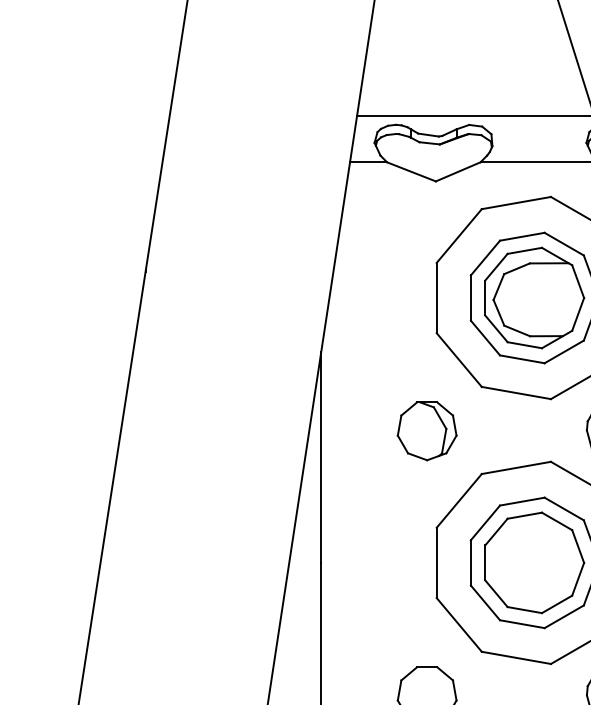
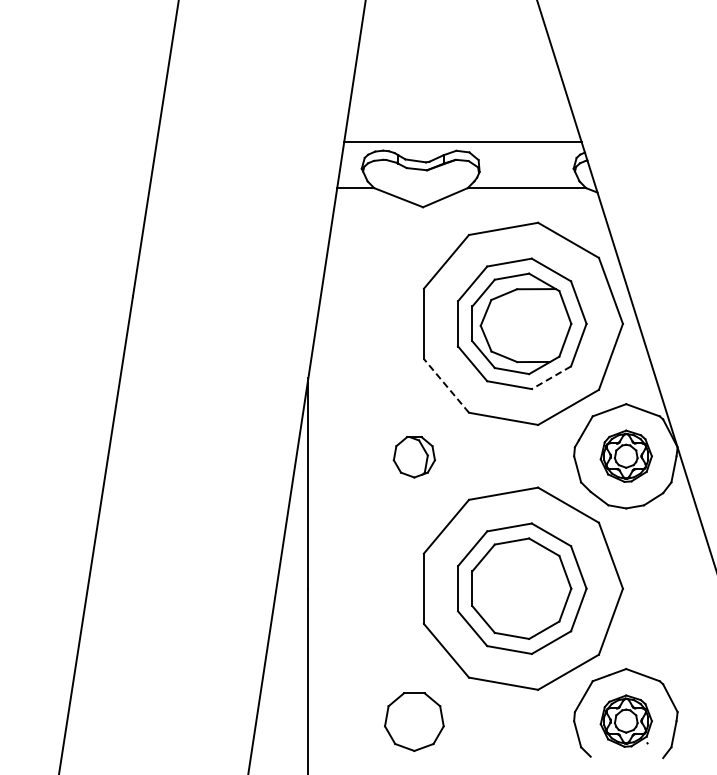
line: (564, 351) -> (551, 377), solid -> dashed
line: (459, 359) -> (446, 385), solid -> dashed
part: (427, 431) -> (414, 457), size x0.7

